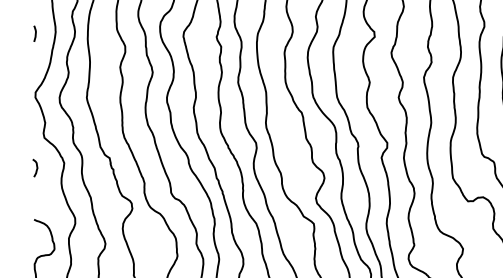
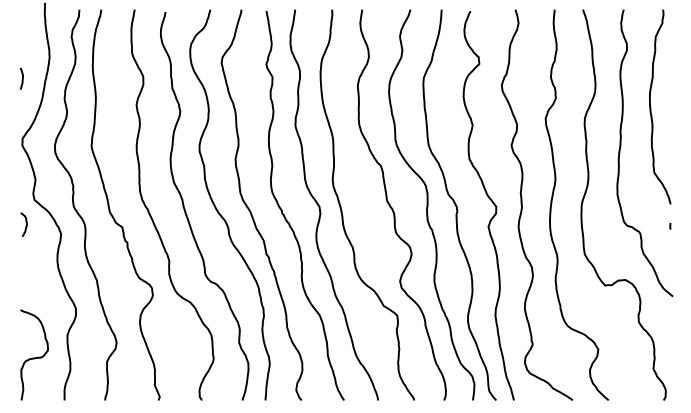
curve: (35, 33) -> (22, 78), moved
curve: (36, 168) -> (25, 225), moved

